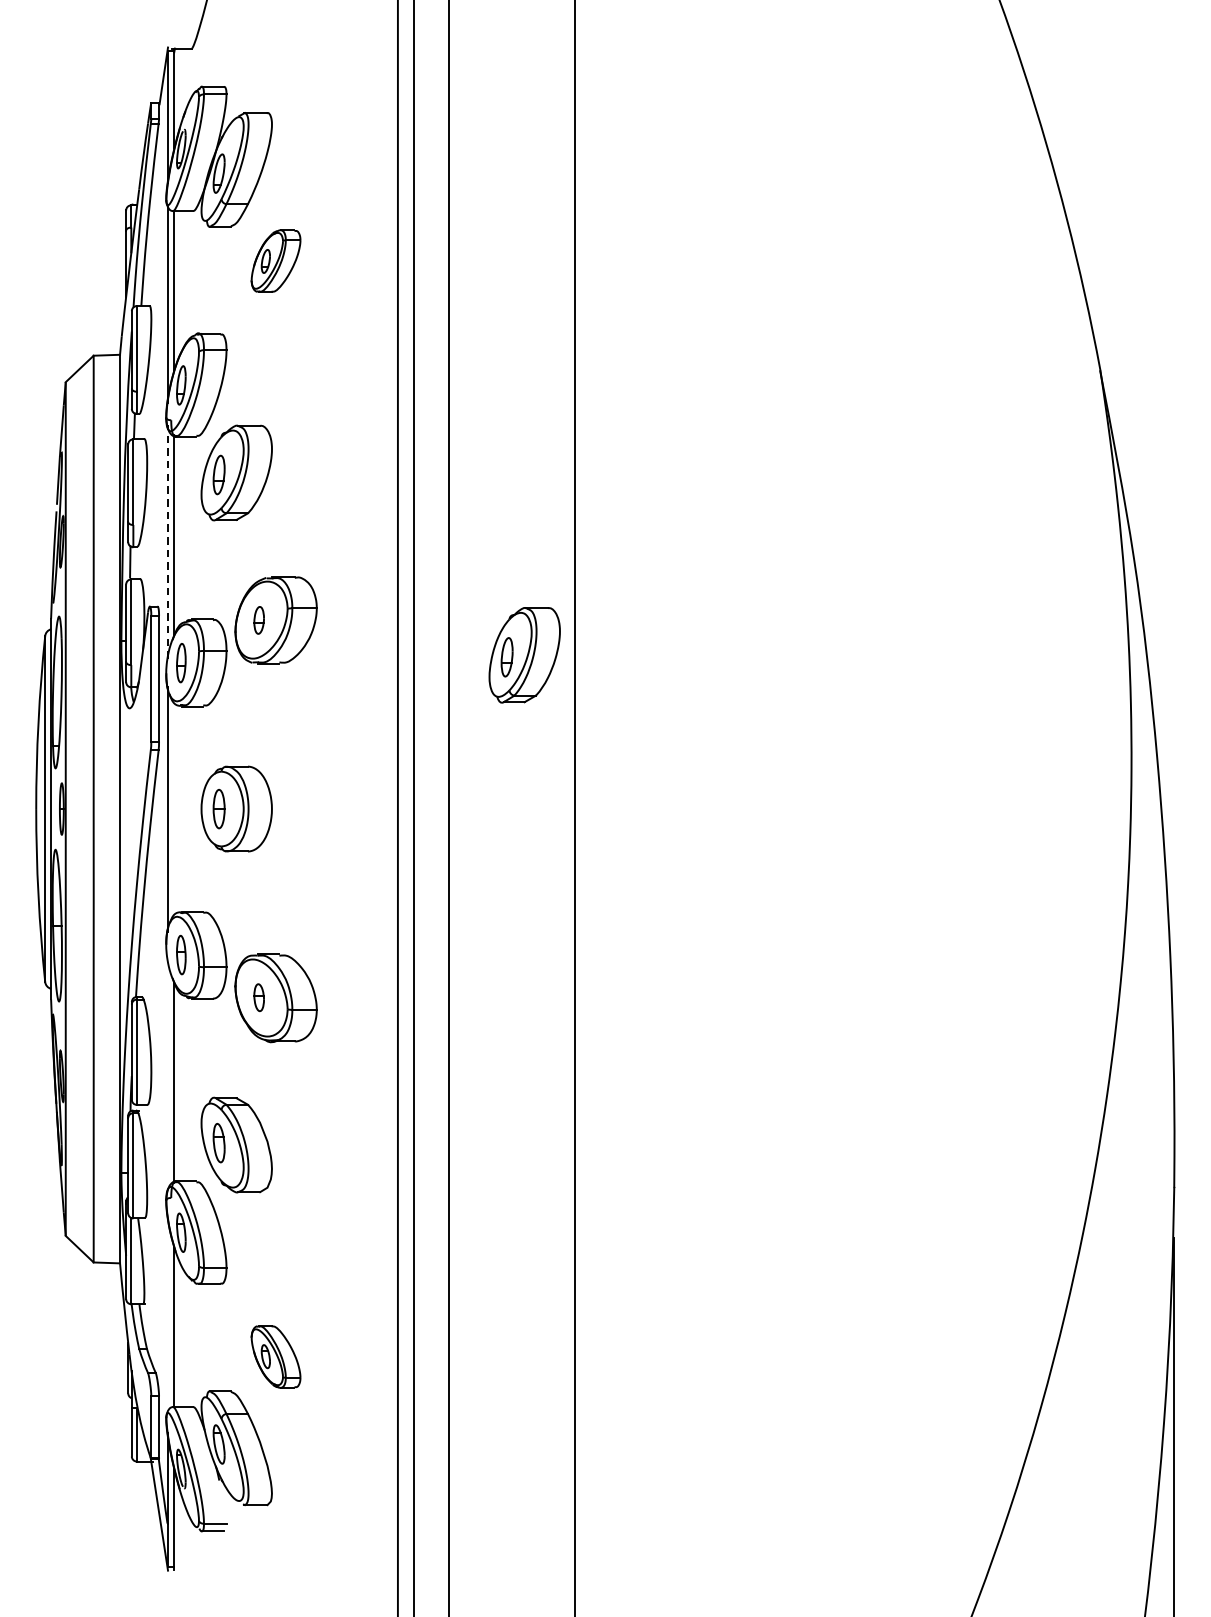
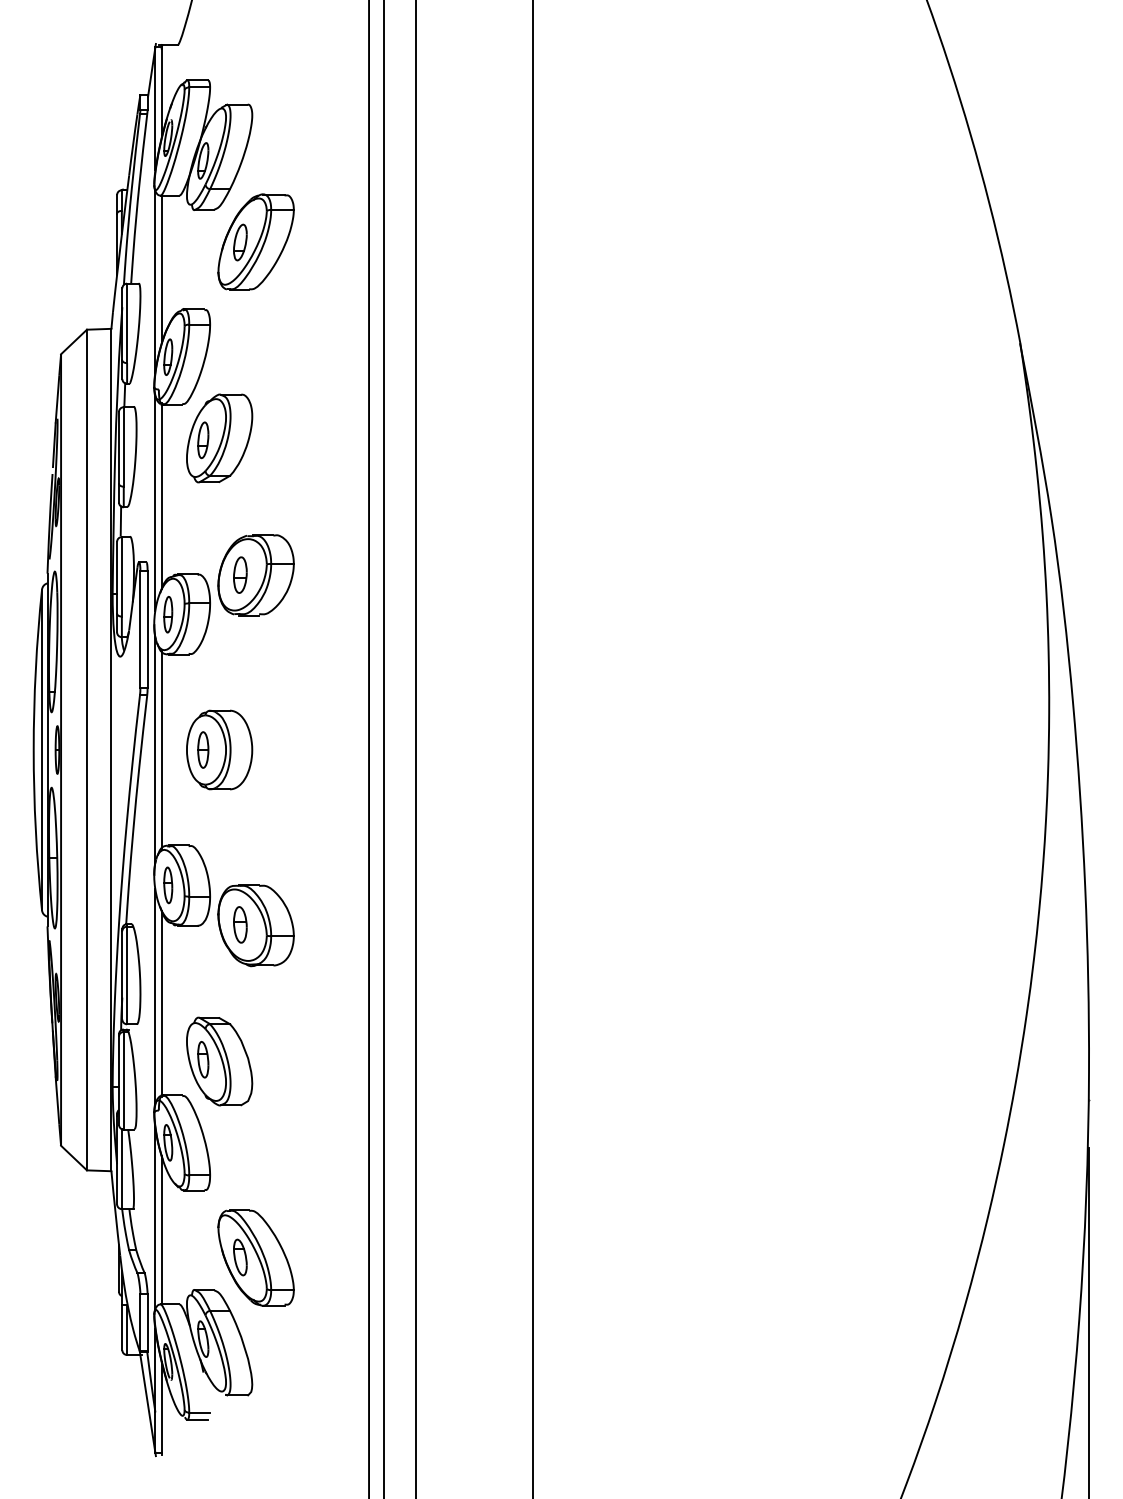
part: (275, 260) -> (255, 241), size x1.67
line: (167, 542) -> (155, 502), dashed -> solid
part: (259, 619) -> (240, 574), size x1.43
part: (524, 655) -> (486, 607), removed
line: (174, 808) -> (161, 749), added
part: (259, 997) -> (240, 924), size x1.43
line: (167, 1075) -> (155, 997), added
line: (167, 1314) -> (155, 1218), added
part: (275, 1356) -> (255, 1257), size x1.67

